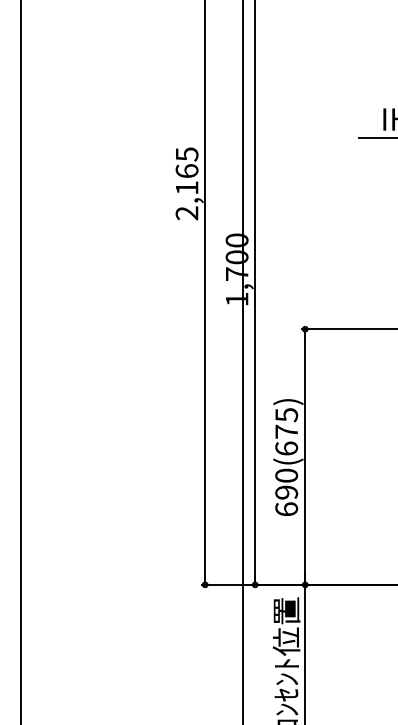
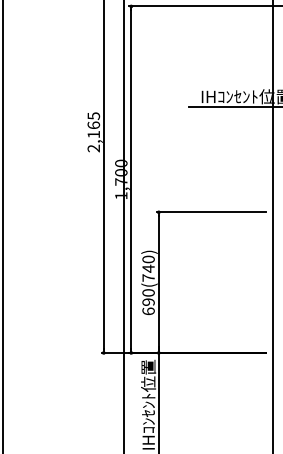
text: (286, 431) -> (148, 268), 690(675) -> 690(740)

